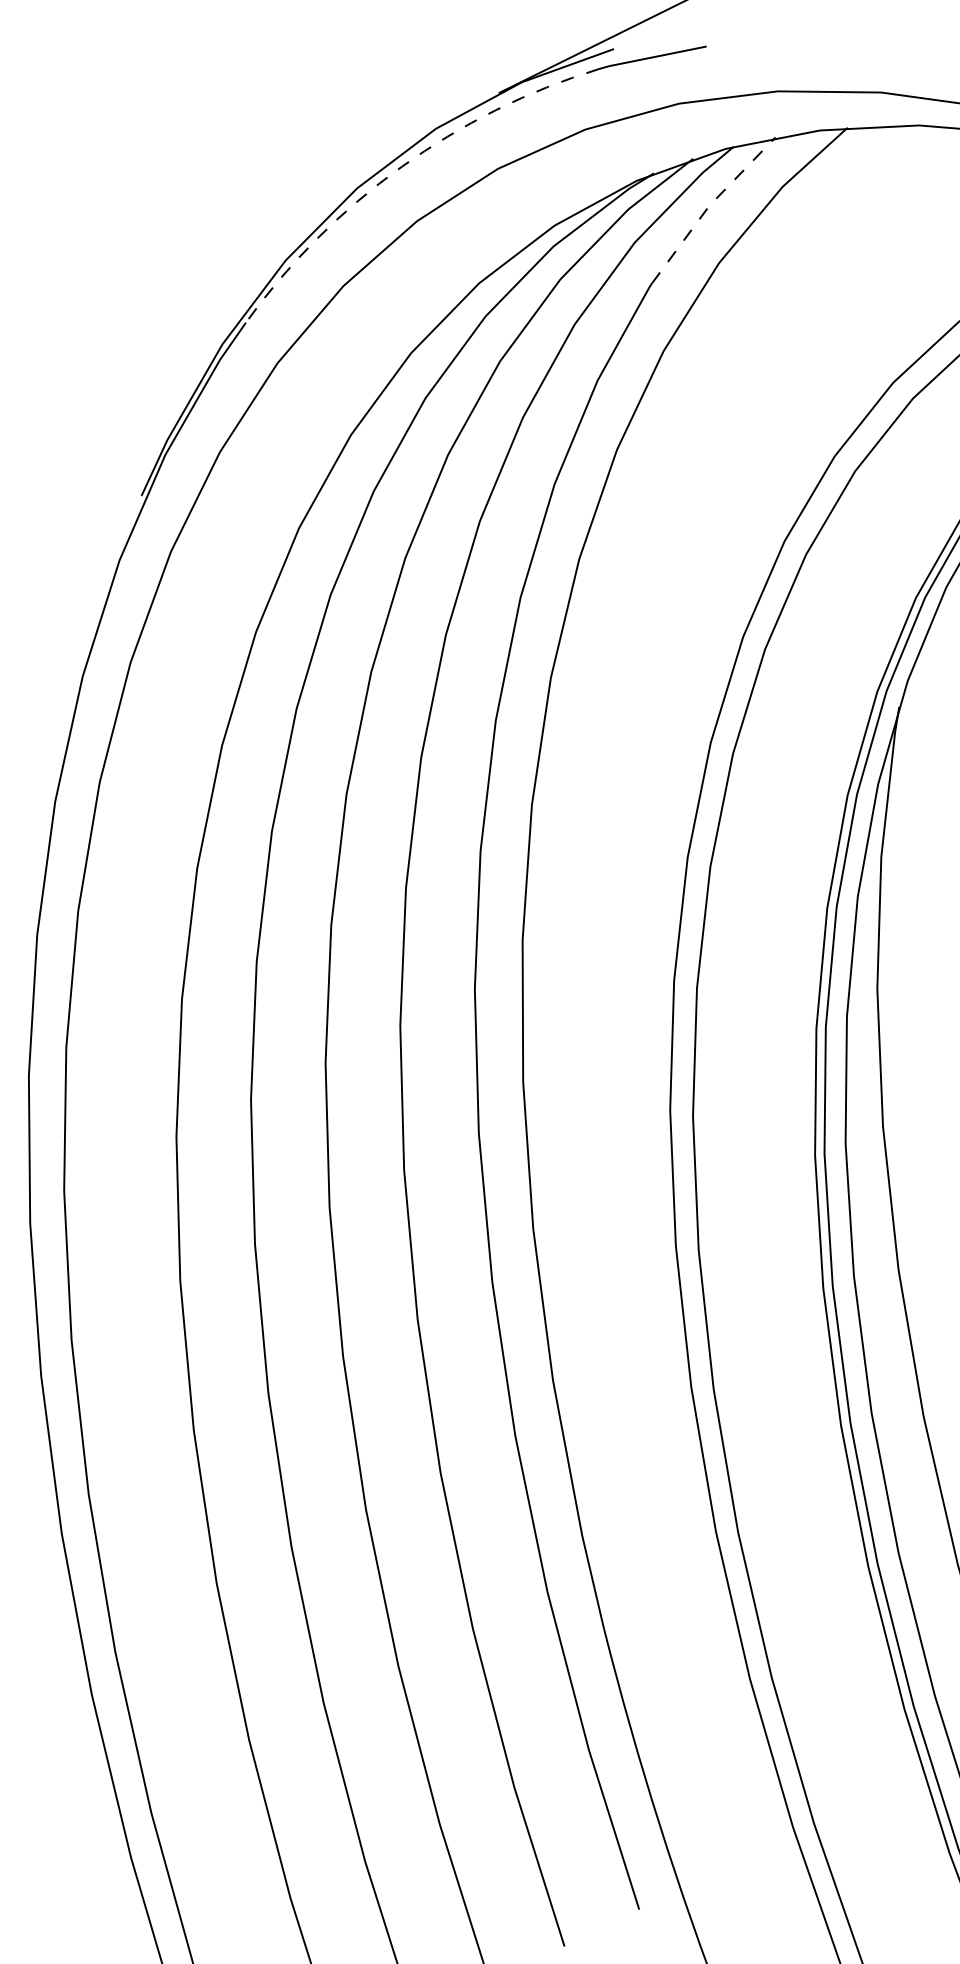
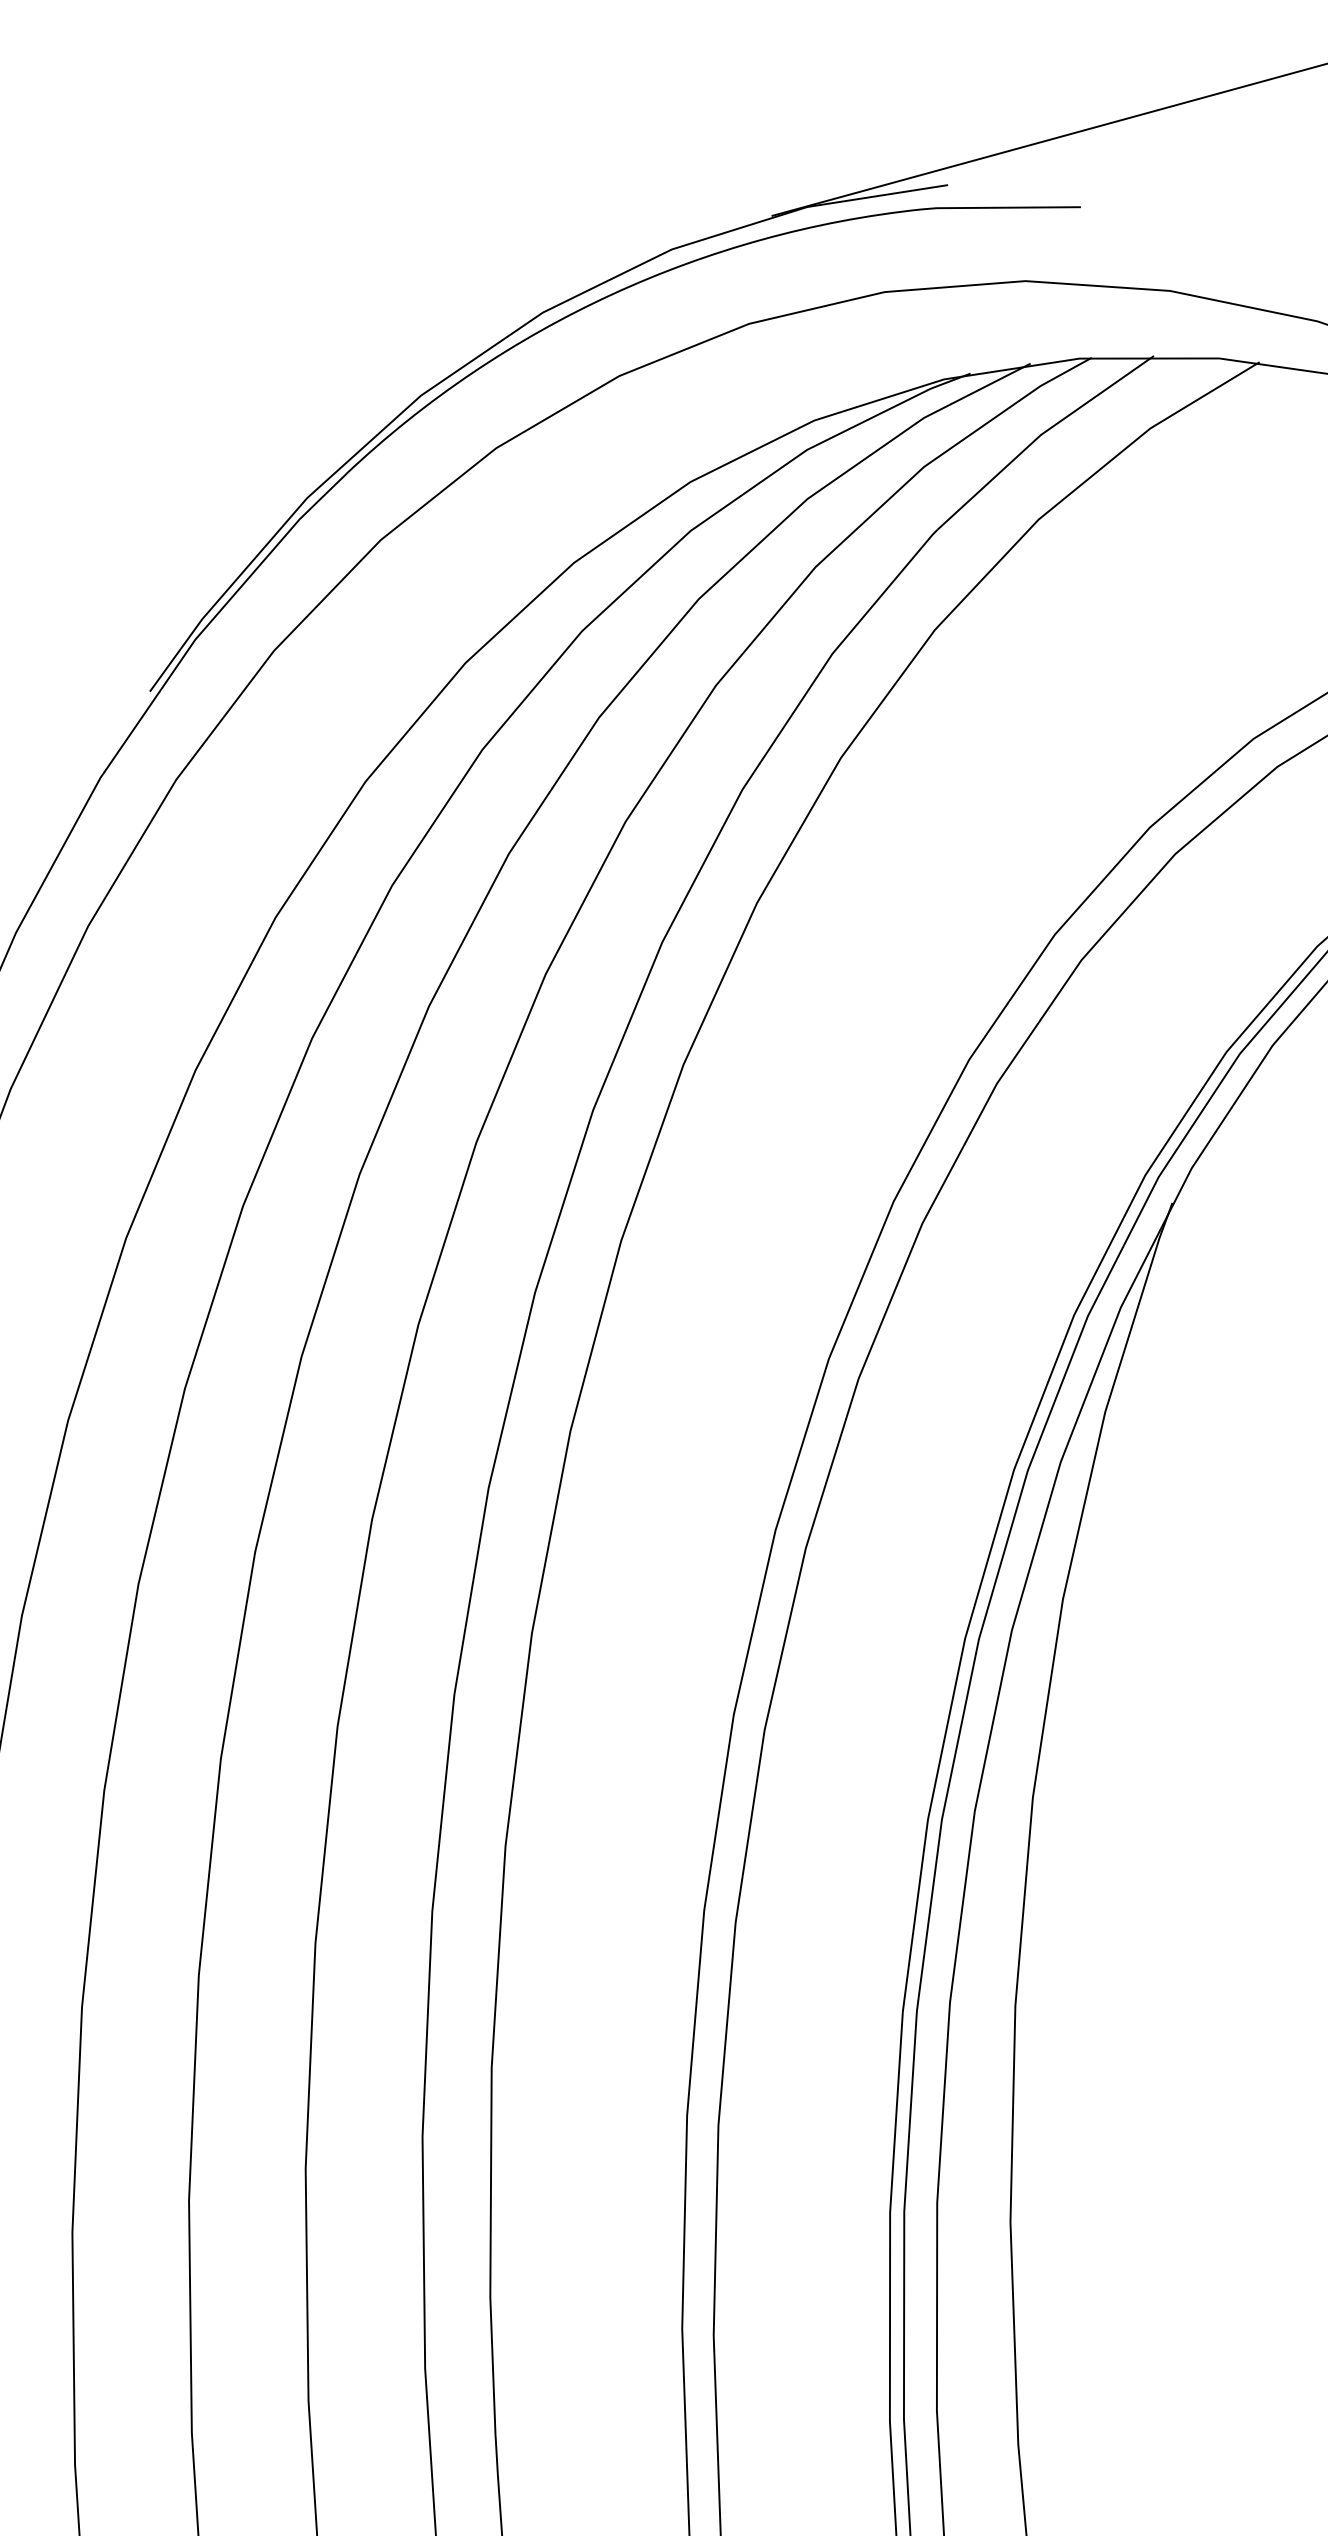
arc: (401, 166) -> (612, 293), dashed -> solid
line: (709, 205) -> (1040, 434), dashed -> solid

